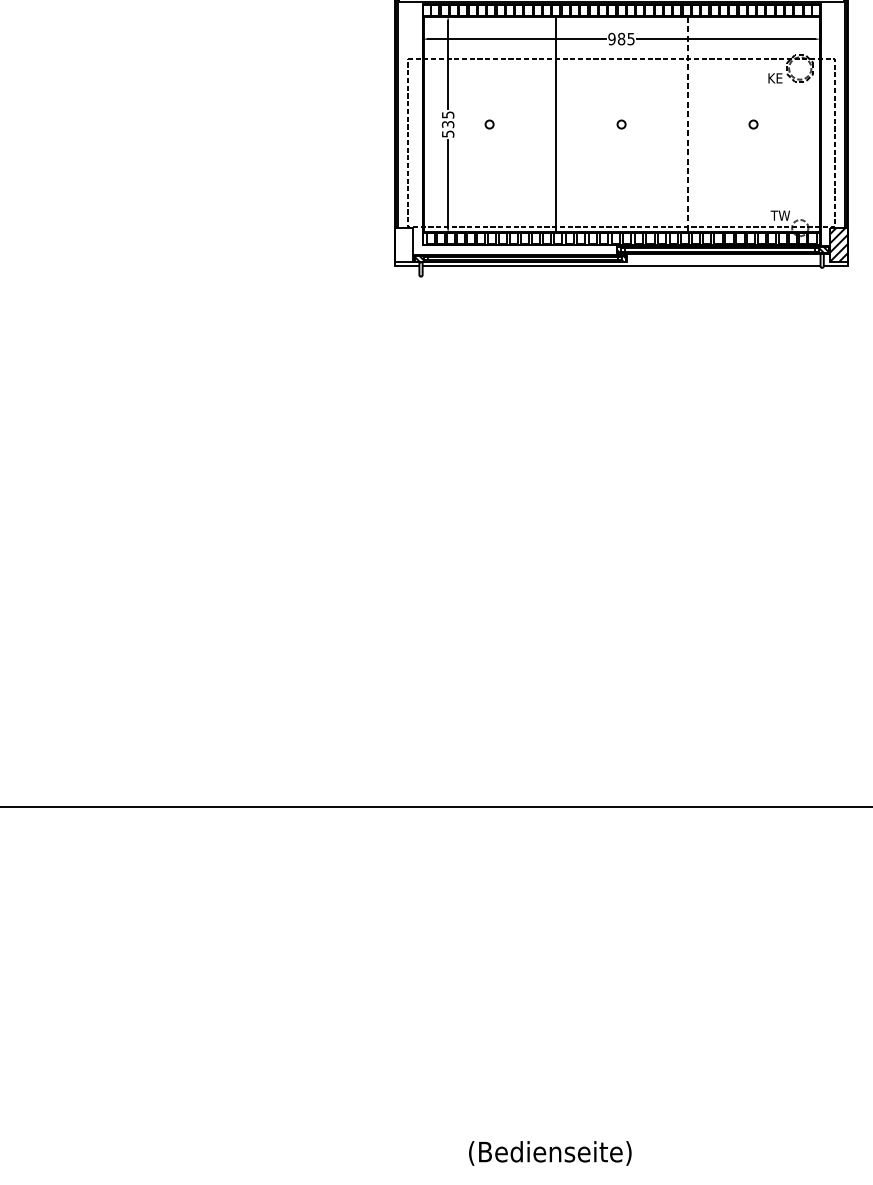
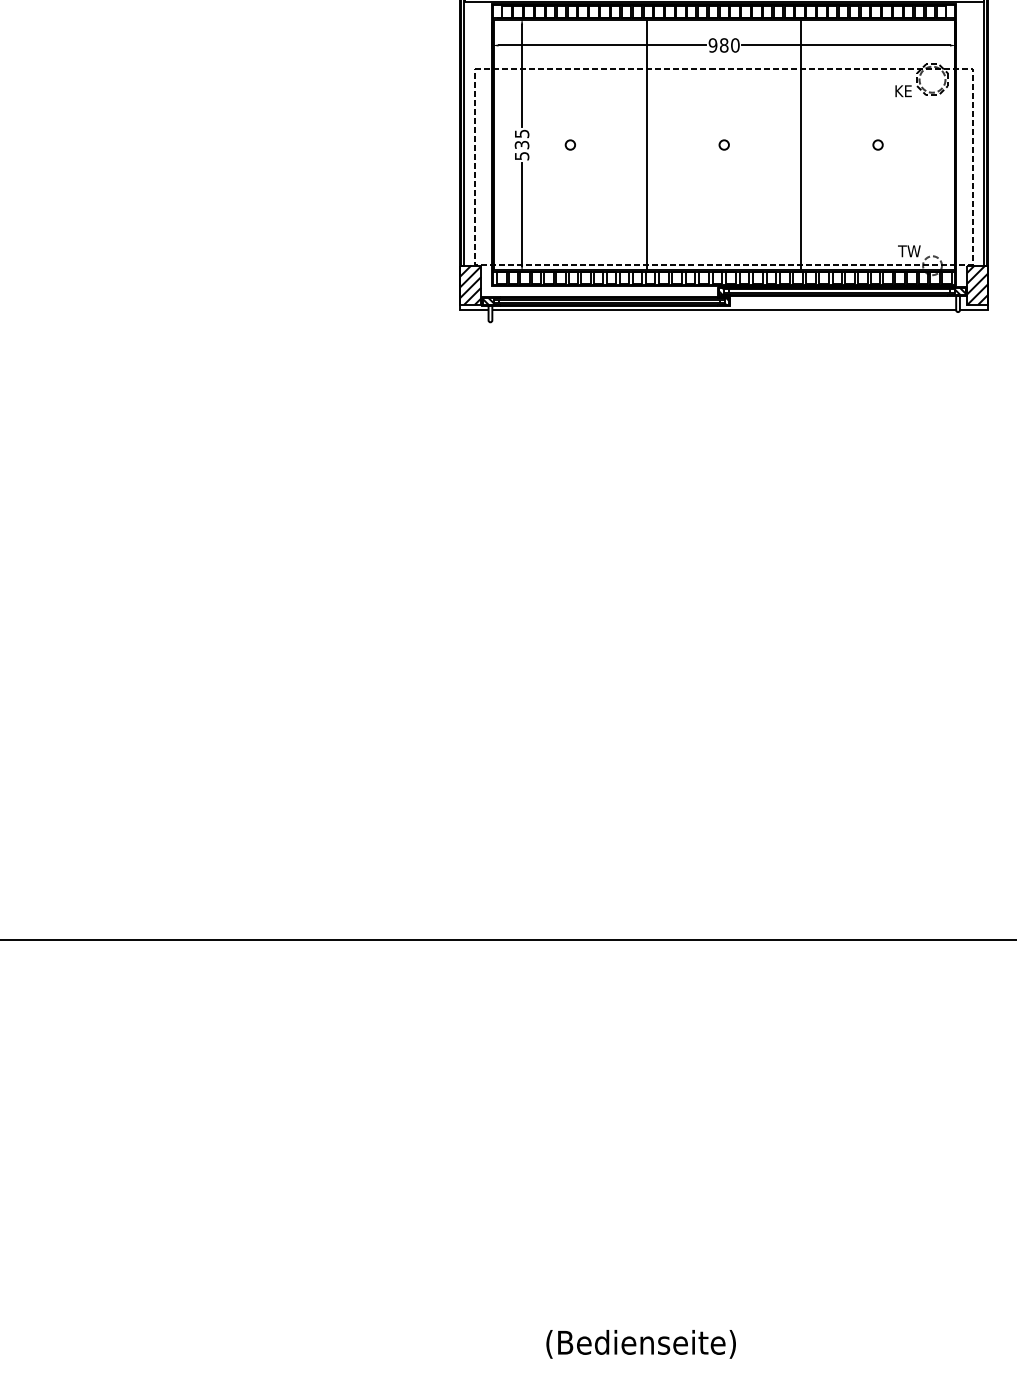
text: (631, 39) -> (735, 45), 985 -> 980
line: (687, 124) -> (801, 145), dashed -> solid
hatch: (403, 244) -> (470, 284), added

